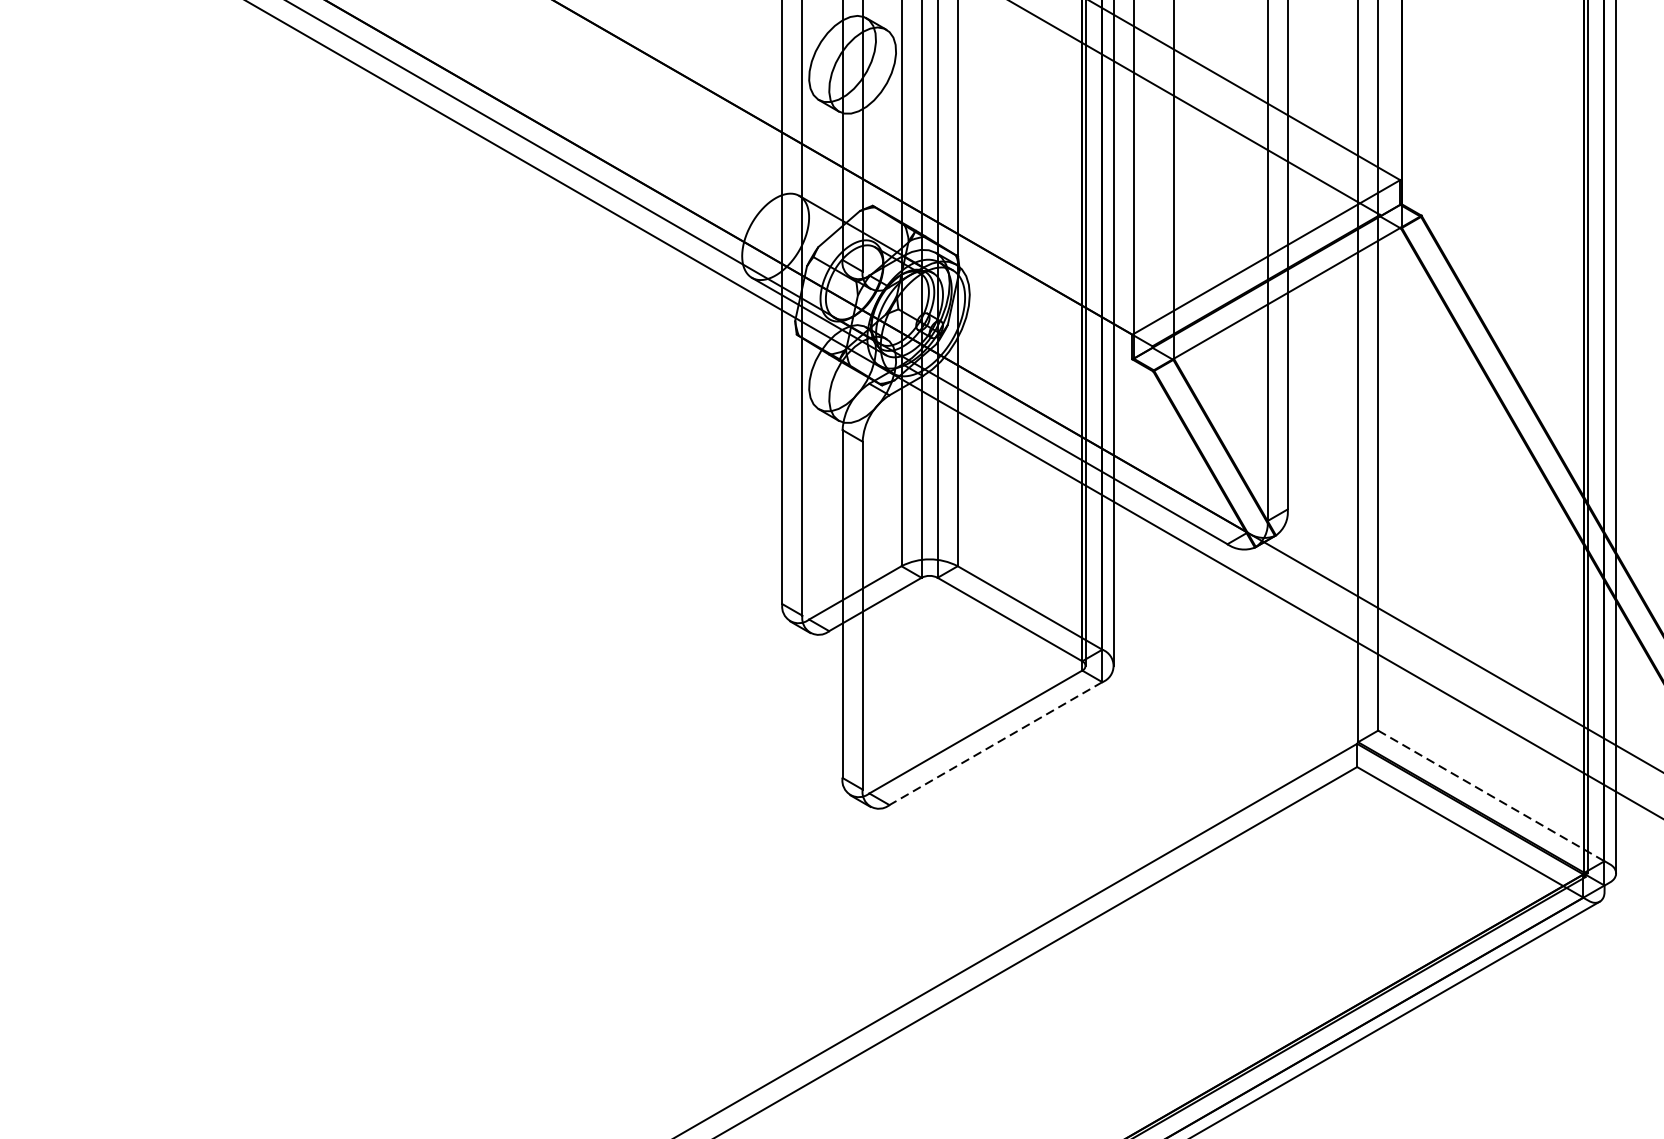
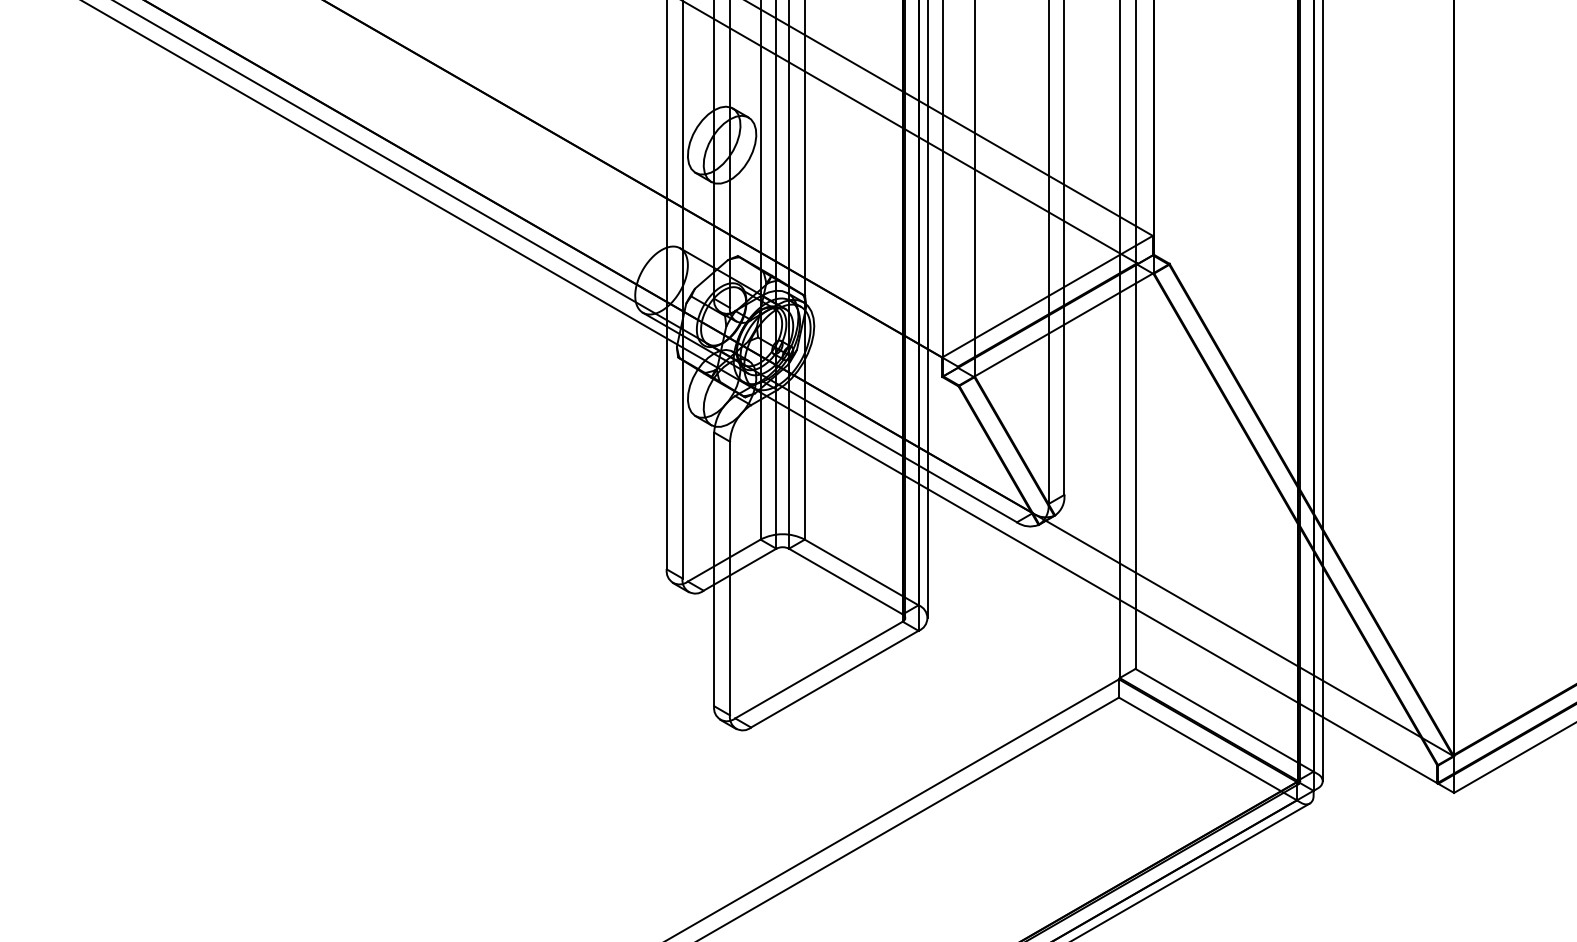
line: (995, 744) -> (834, 679), dashed -> solid
line: (1491, 796) -> (1224, 720), dashed -> solid

